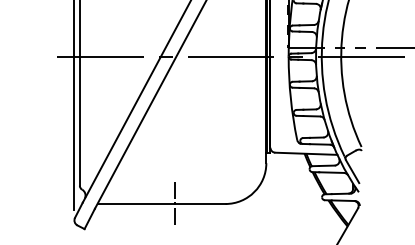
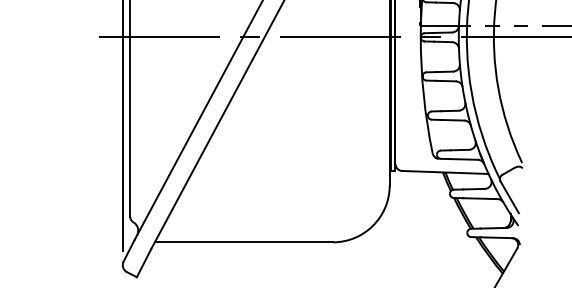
line: (175, 203) -> (263, 241), removed

